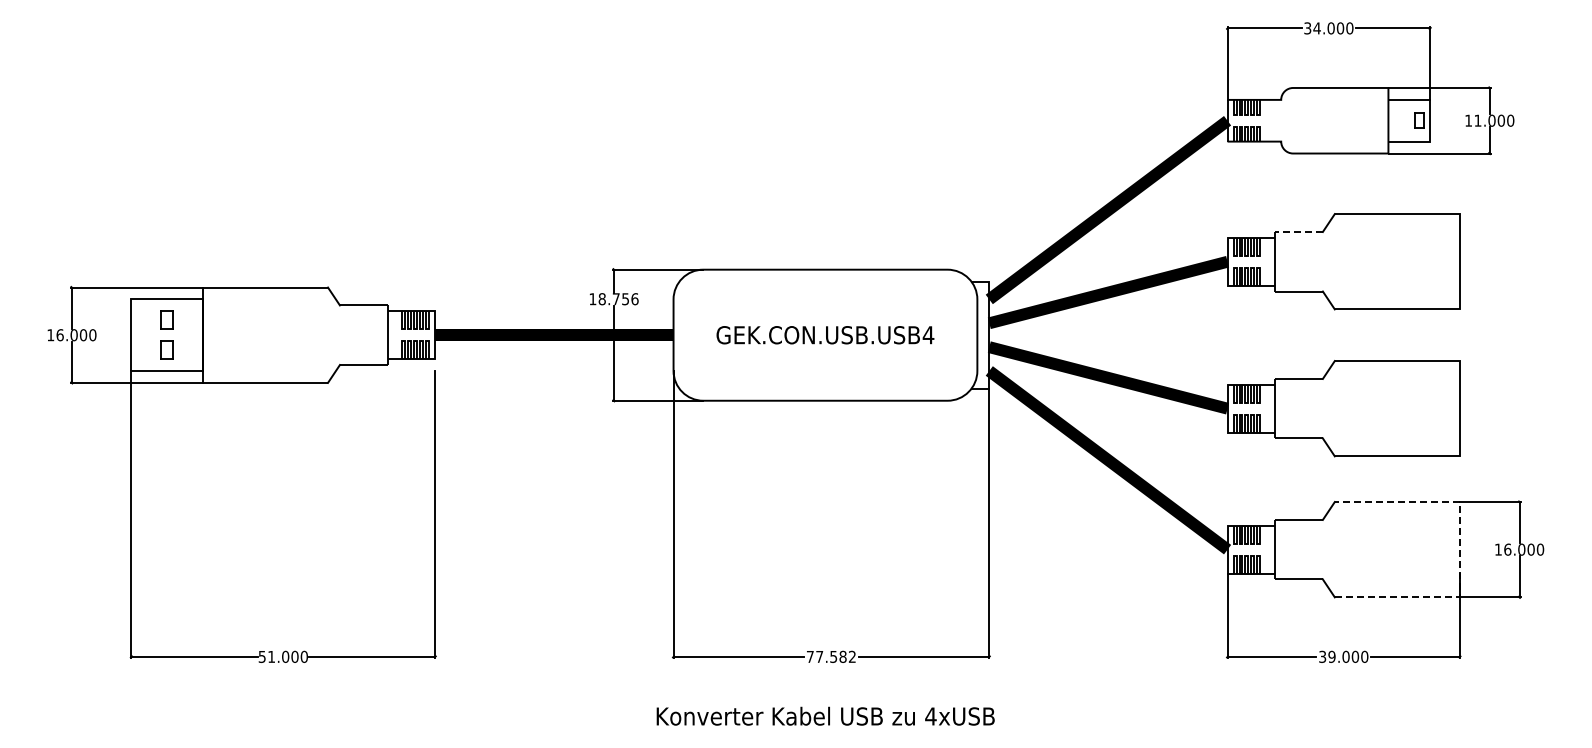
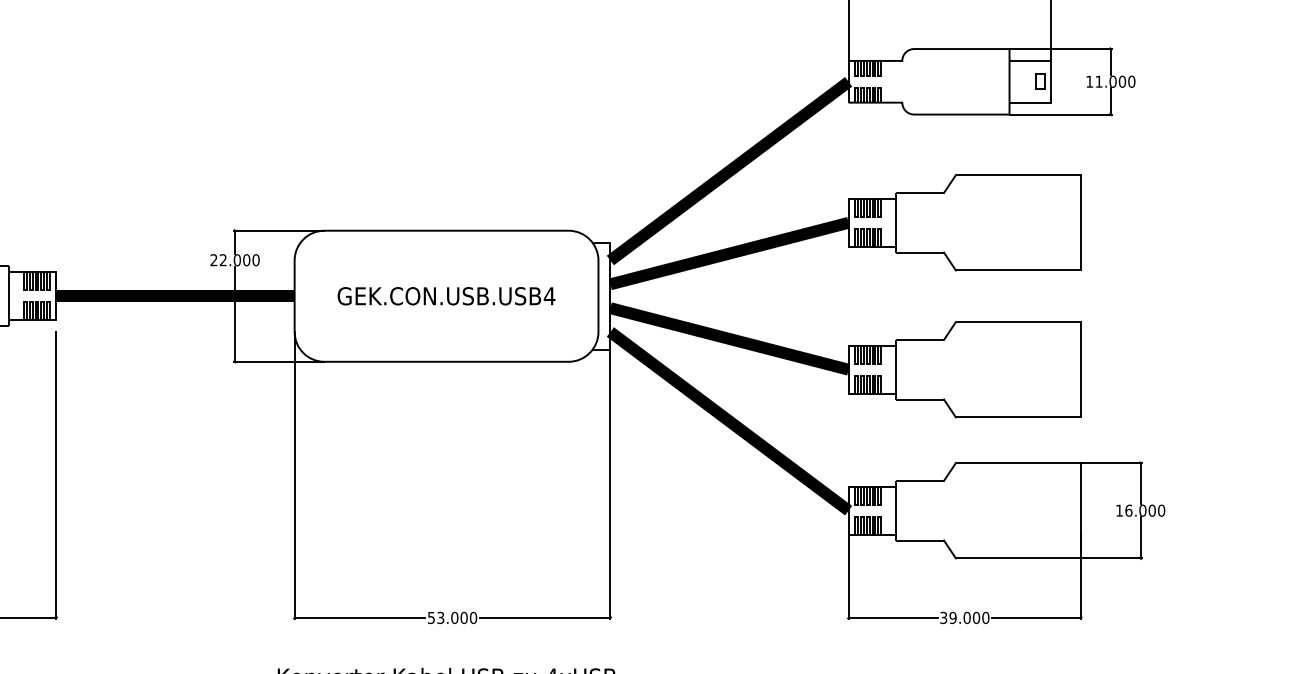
line: (1299, 231) -> (920, 192), dashed -> solid
text: (613, 299) -> (234, 260), 18.756 -> 22.000
line: (1459, 549) -> (1080, 510), dashed -> solid
text: (831, 656) -> (452, 617), 77.582 -> 53.000

